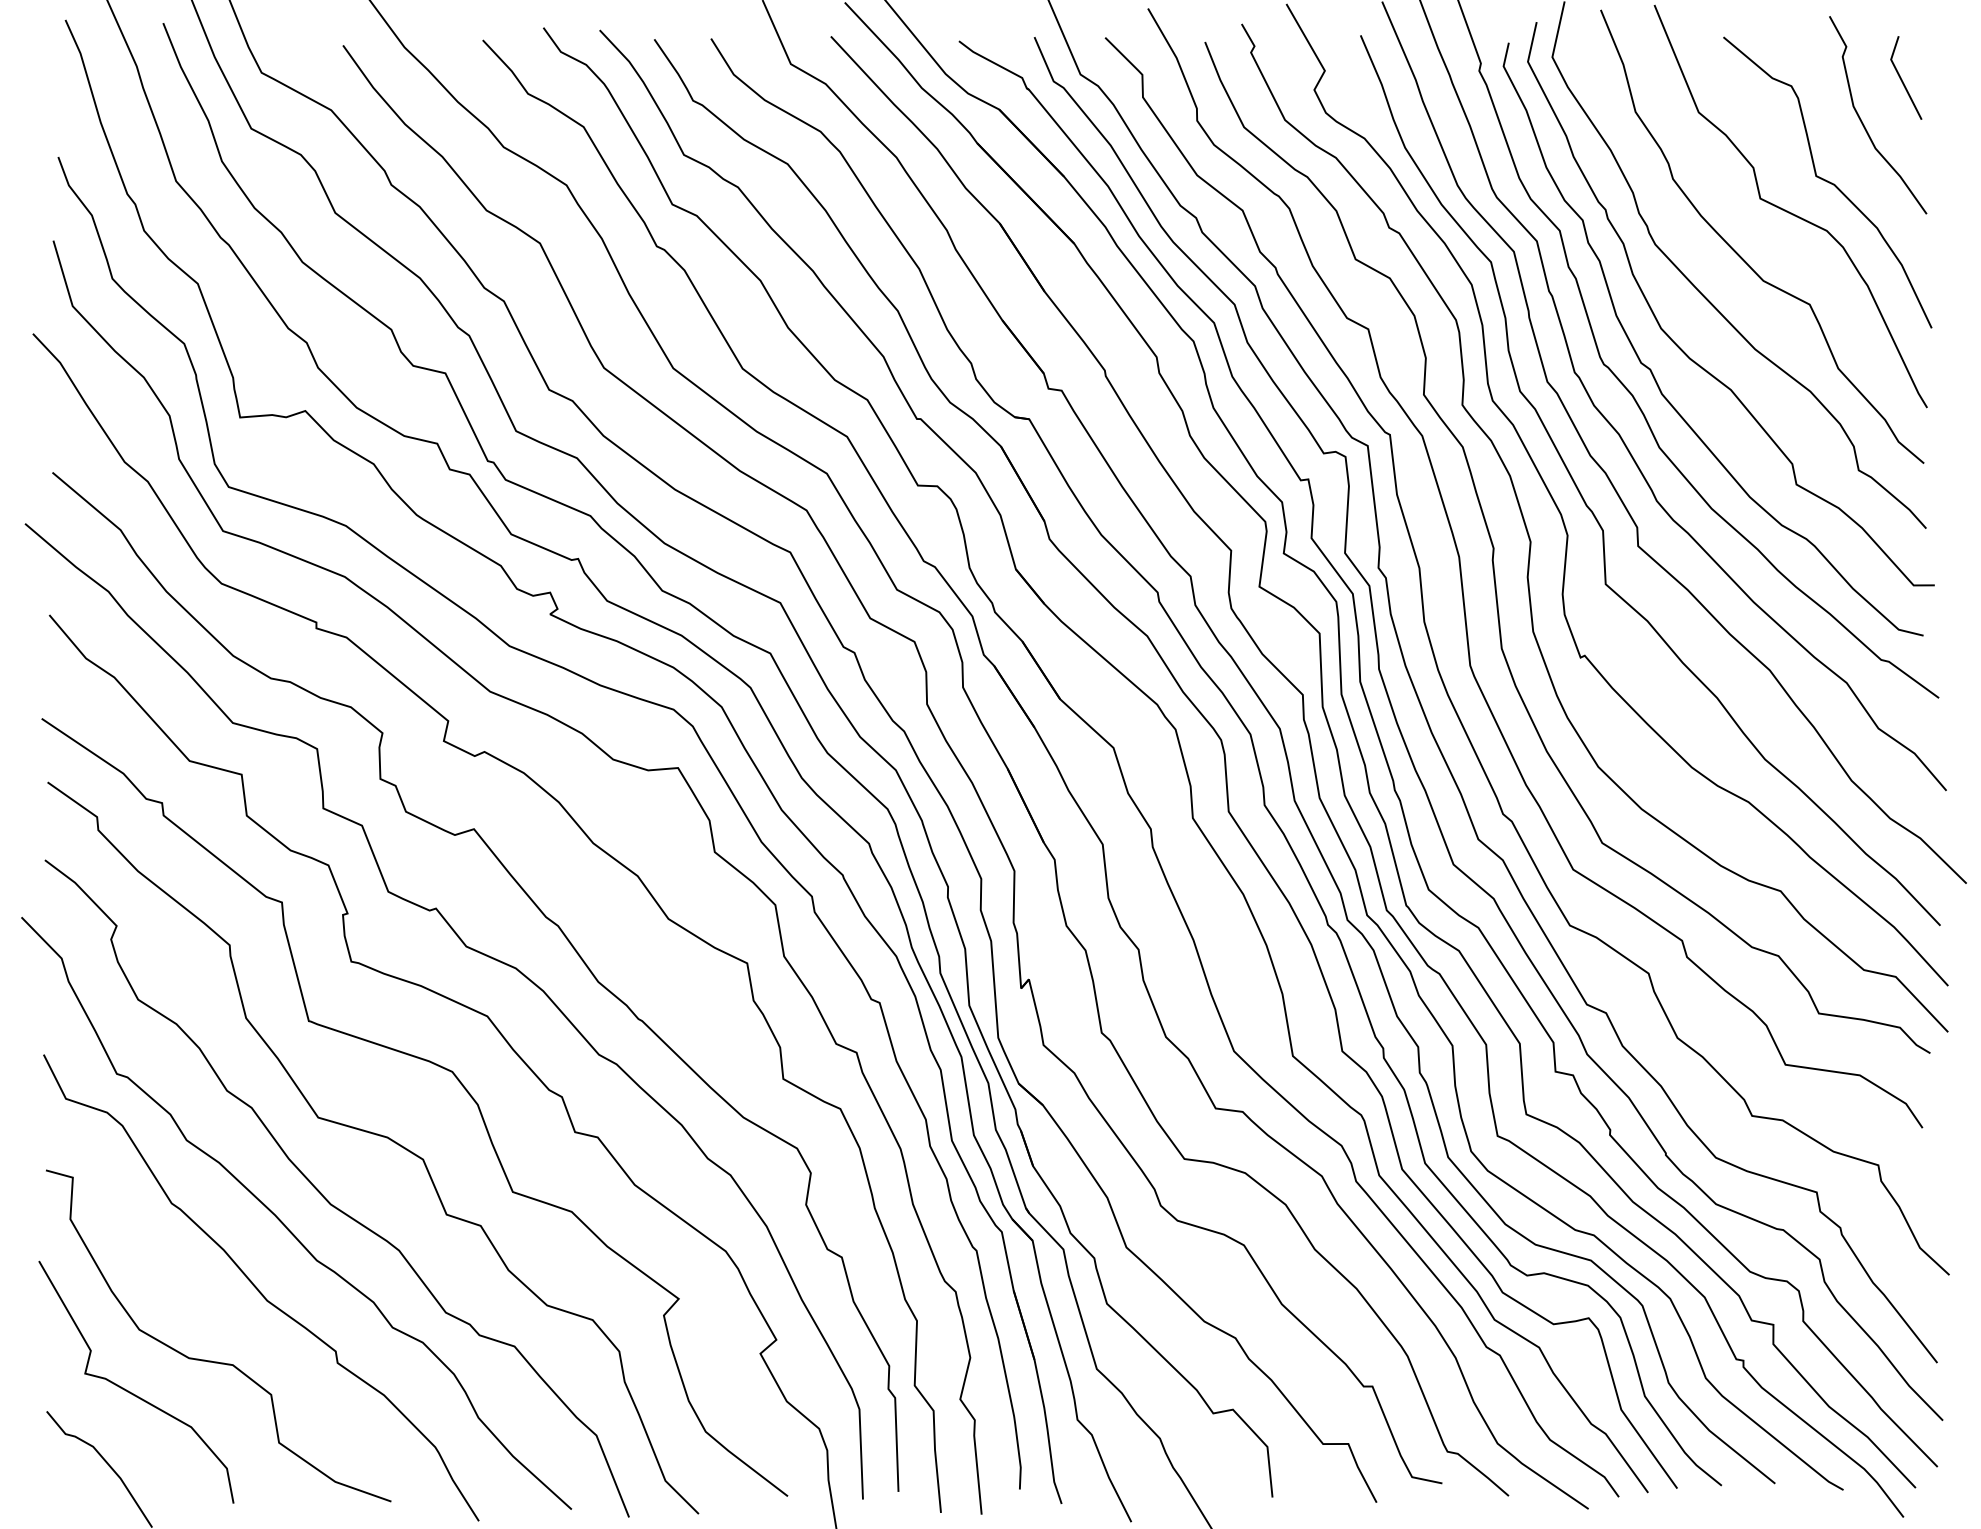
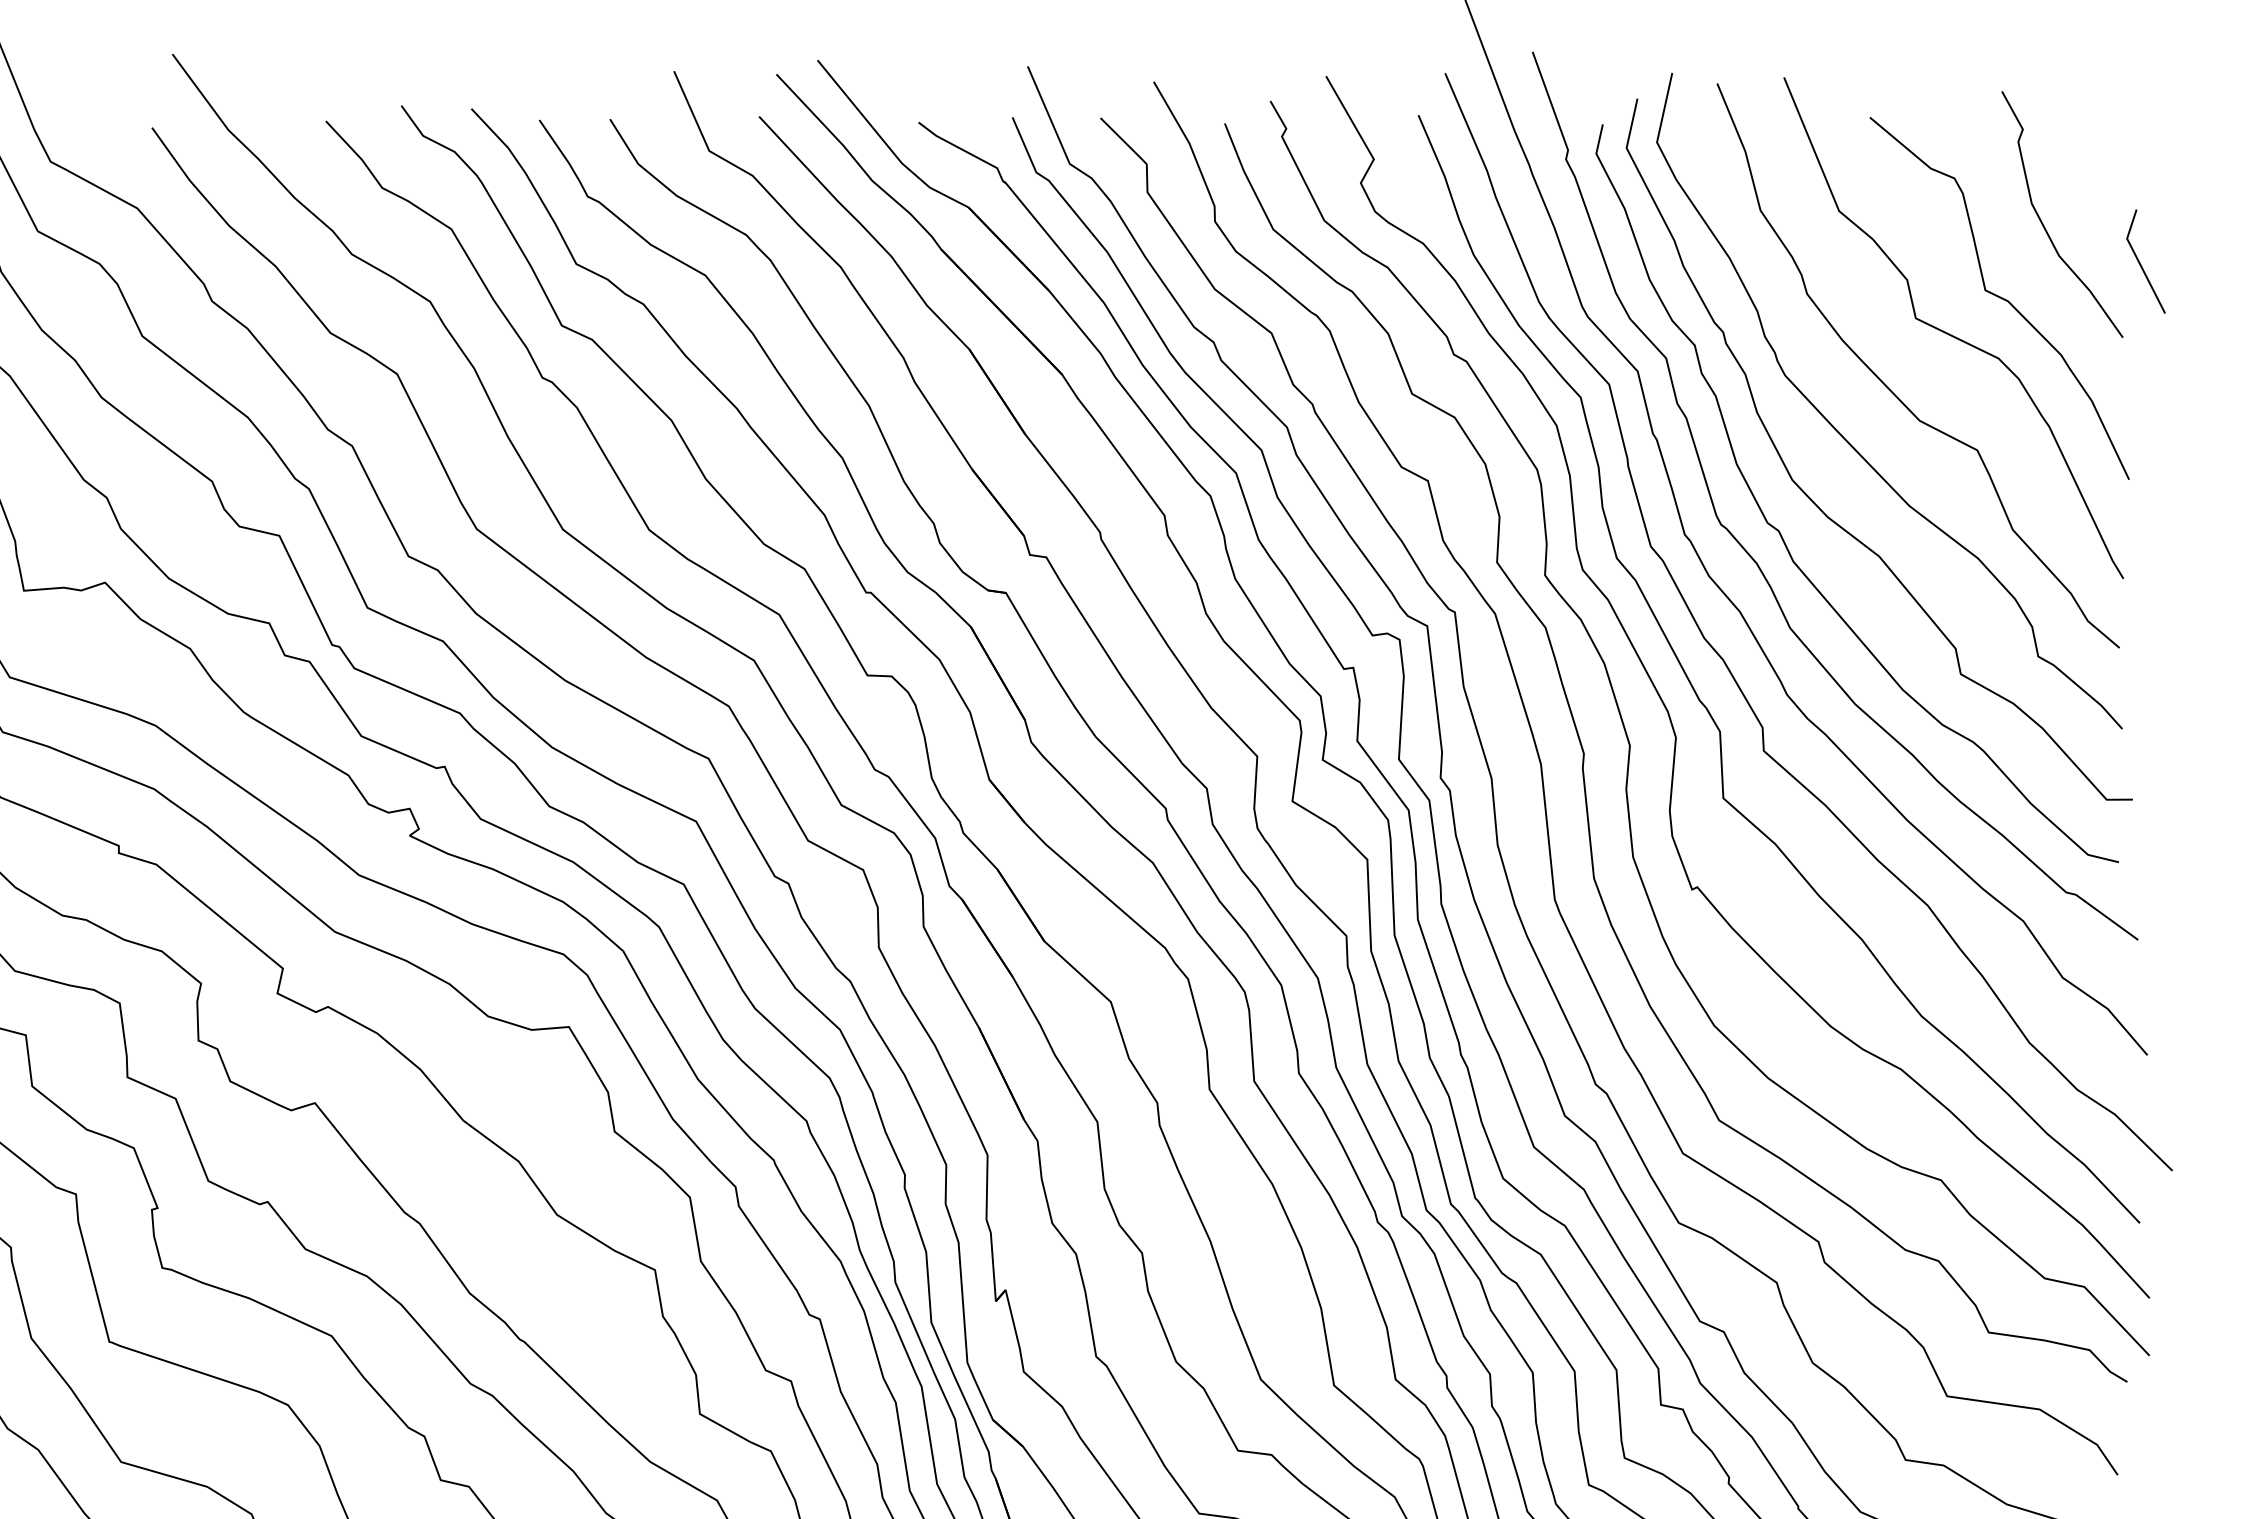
line: (1902, 79) -> (2141, 263), moved

